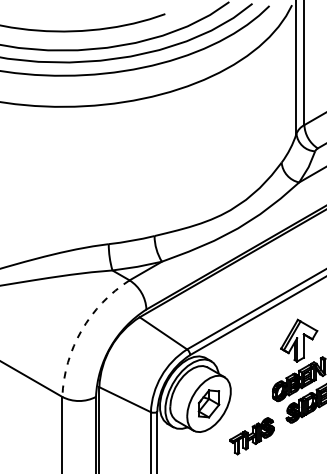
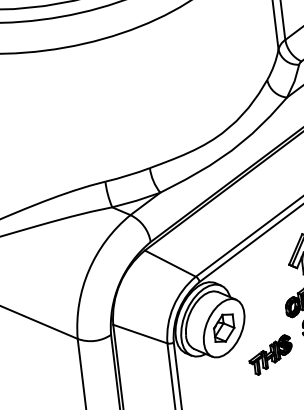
arc: (81, 330) -> (88, 270), dashed -> solid

